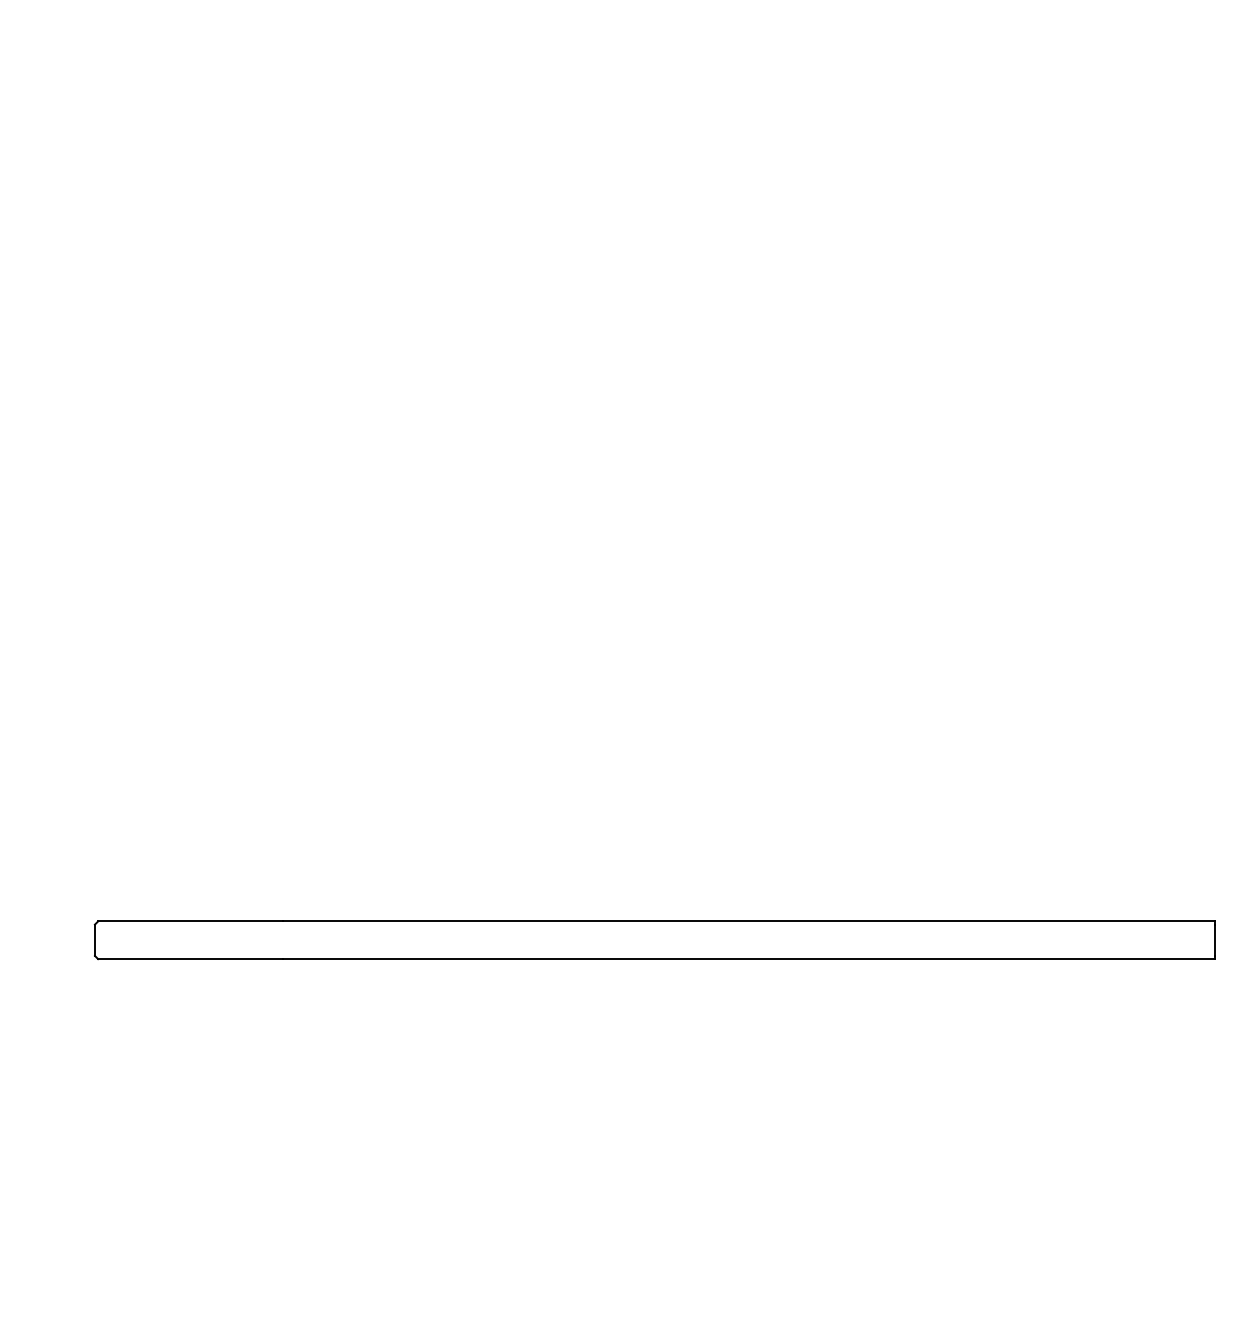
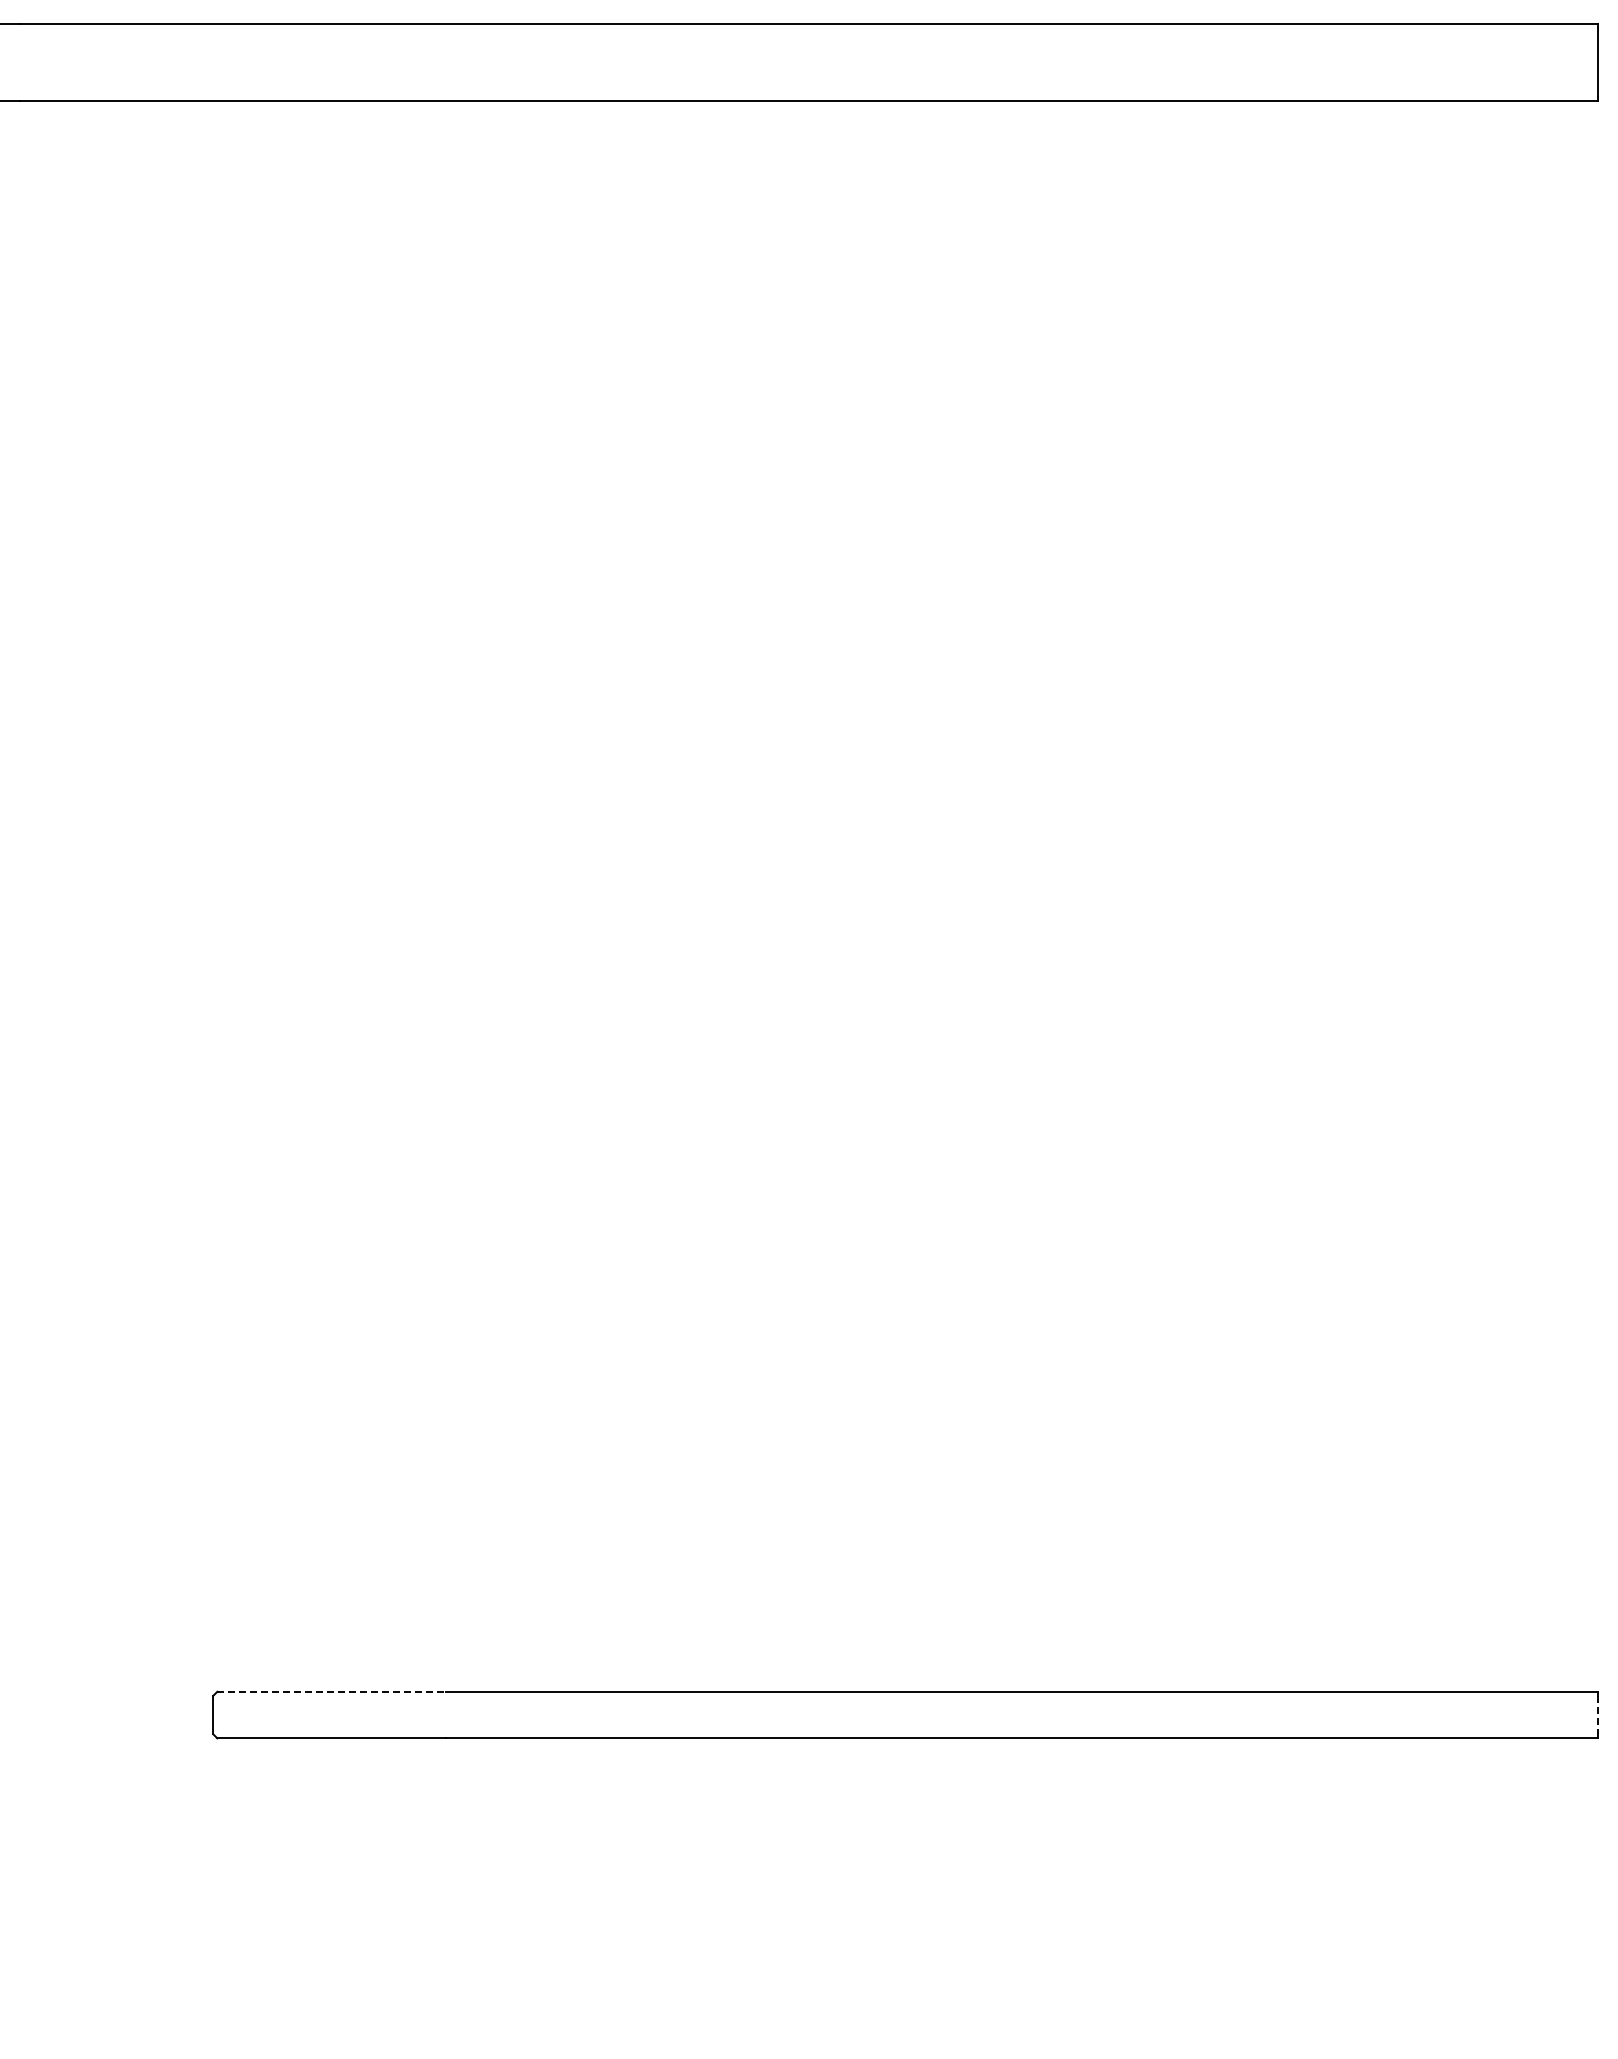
line: (191, 921) -> (332, 1691), solid -> dashed
line: (1214, 940) -> (1598, 1715), solid -> dashed

